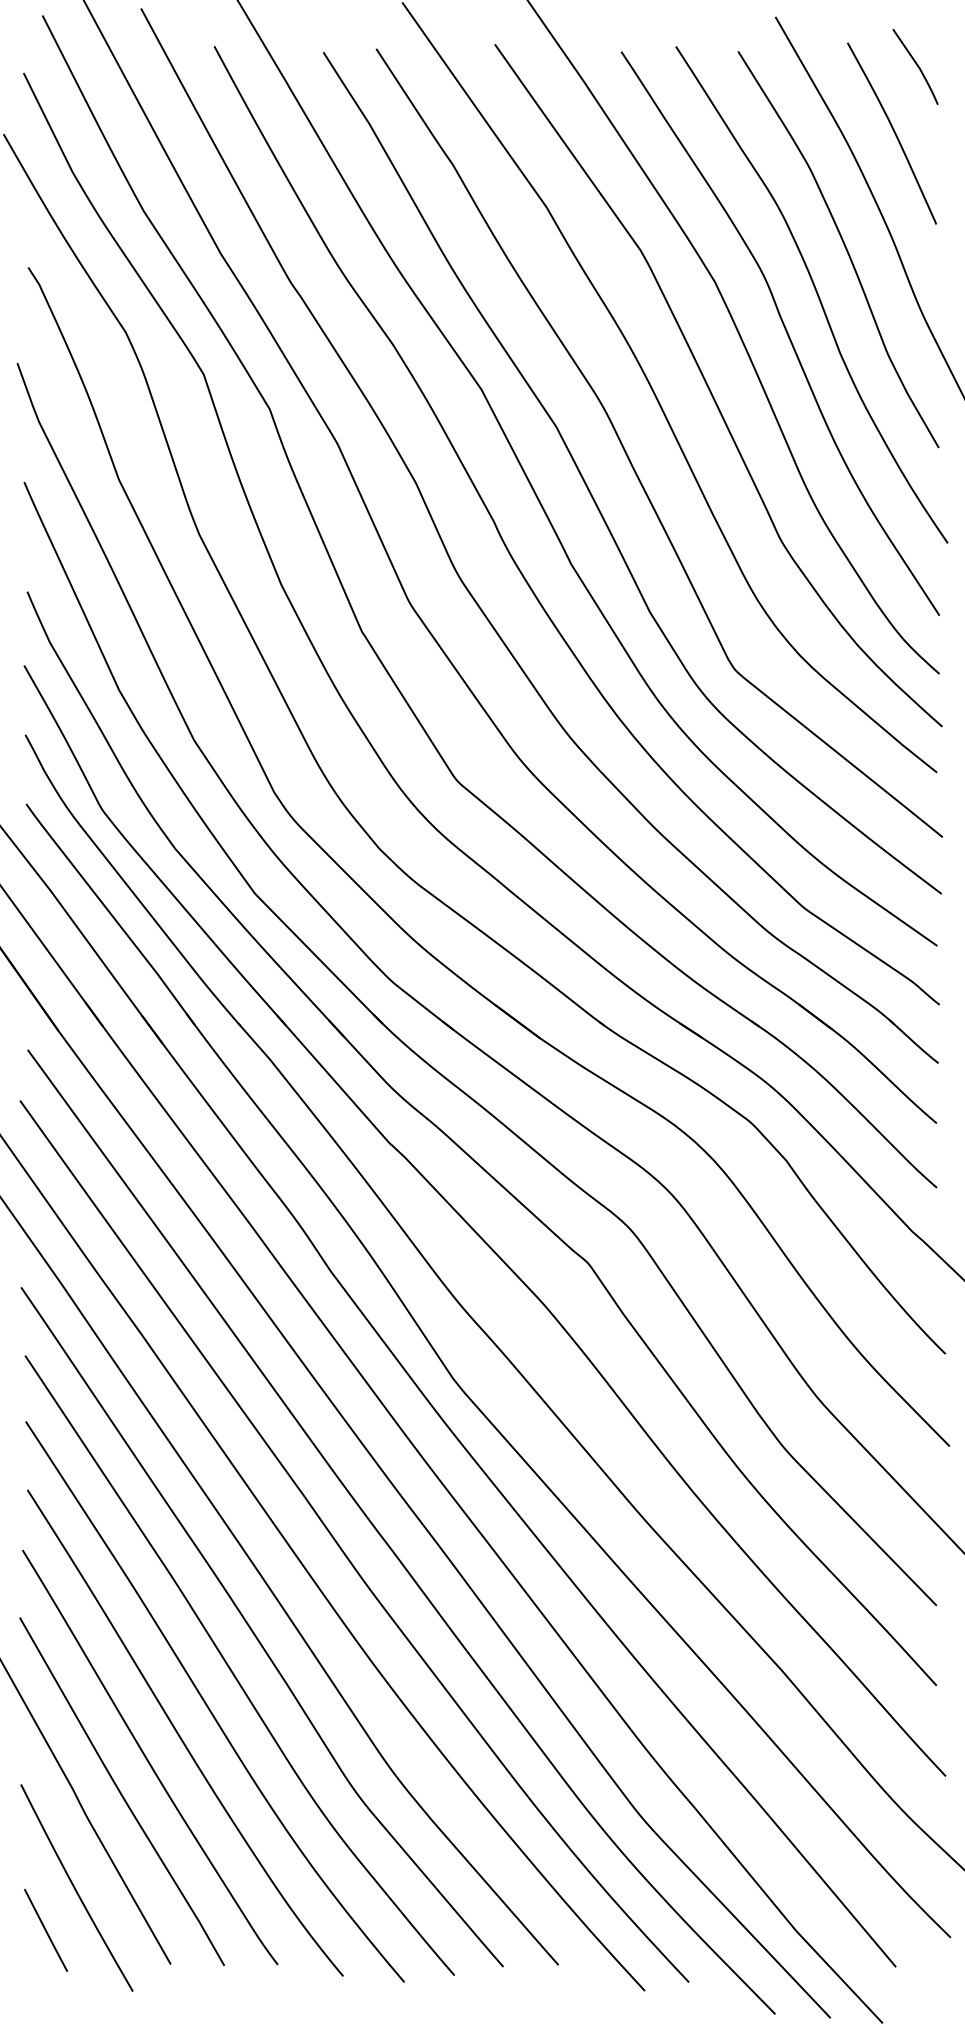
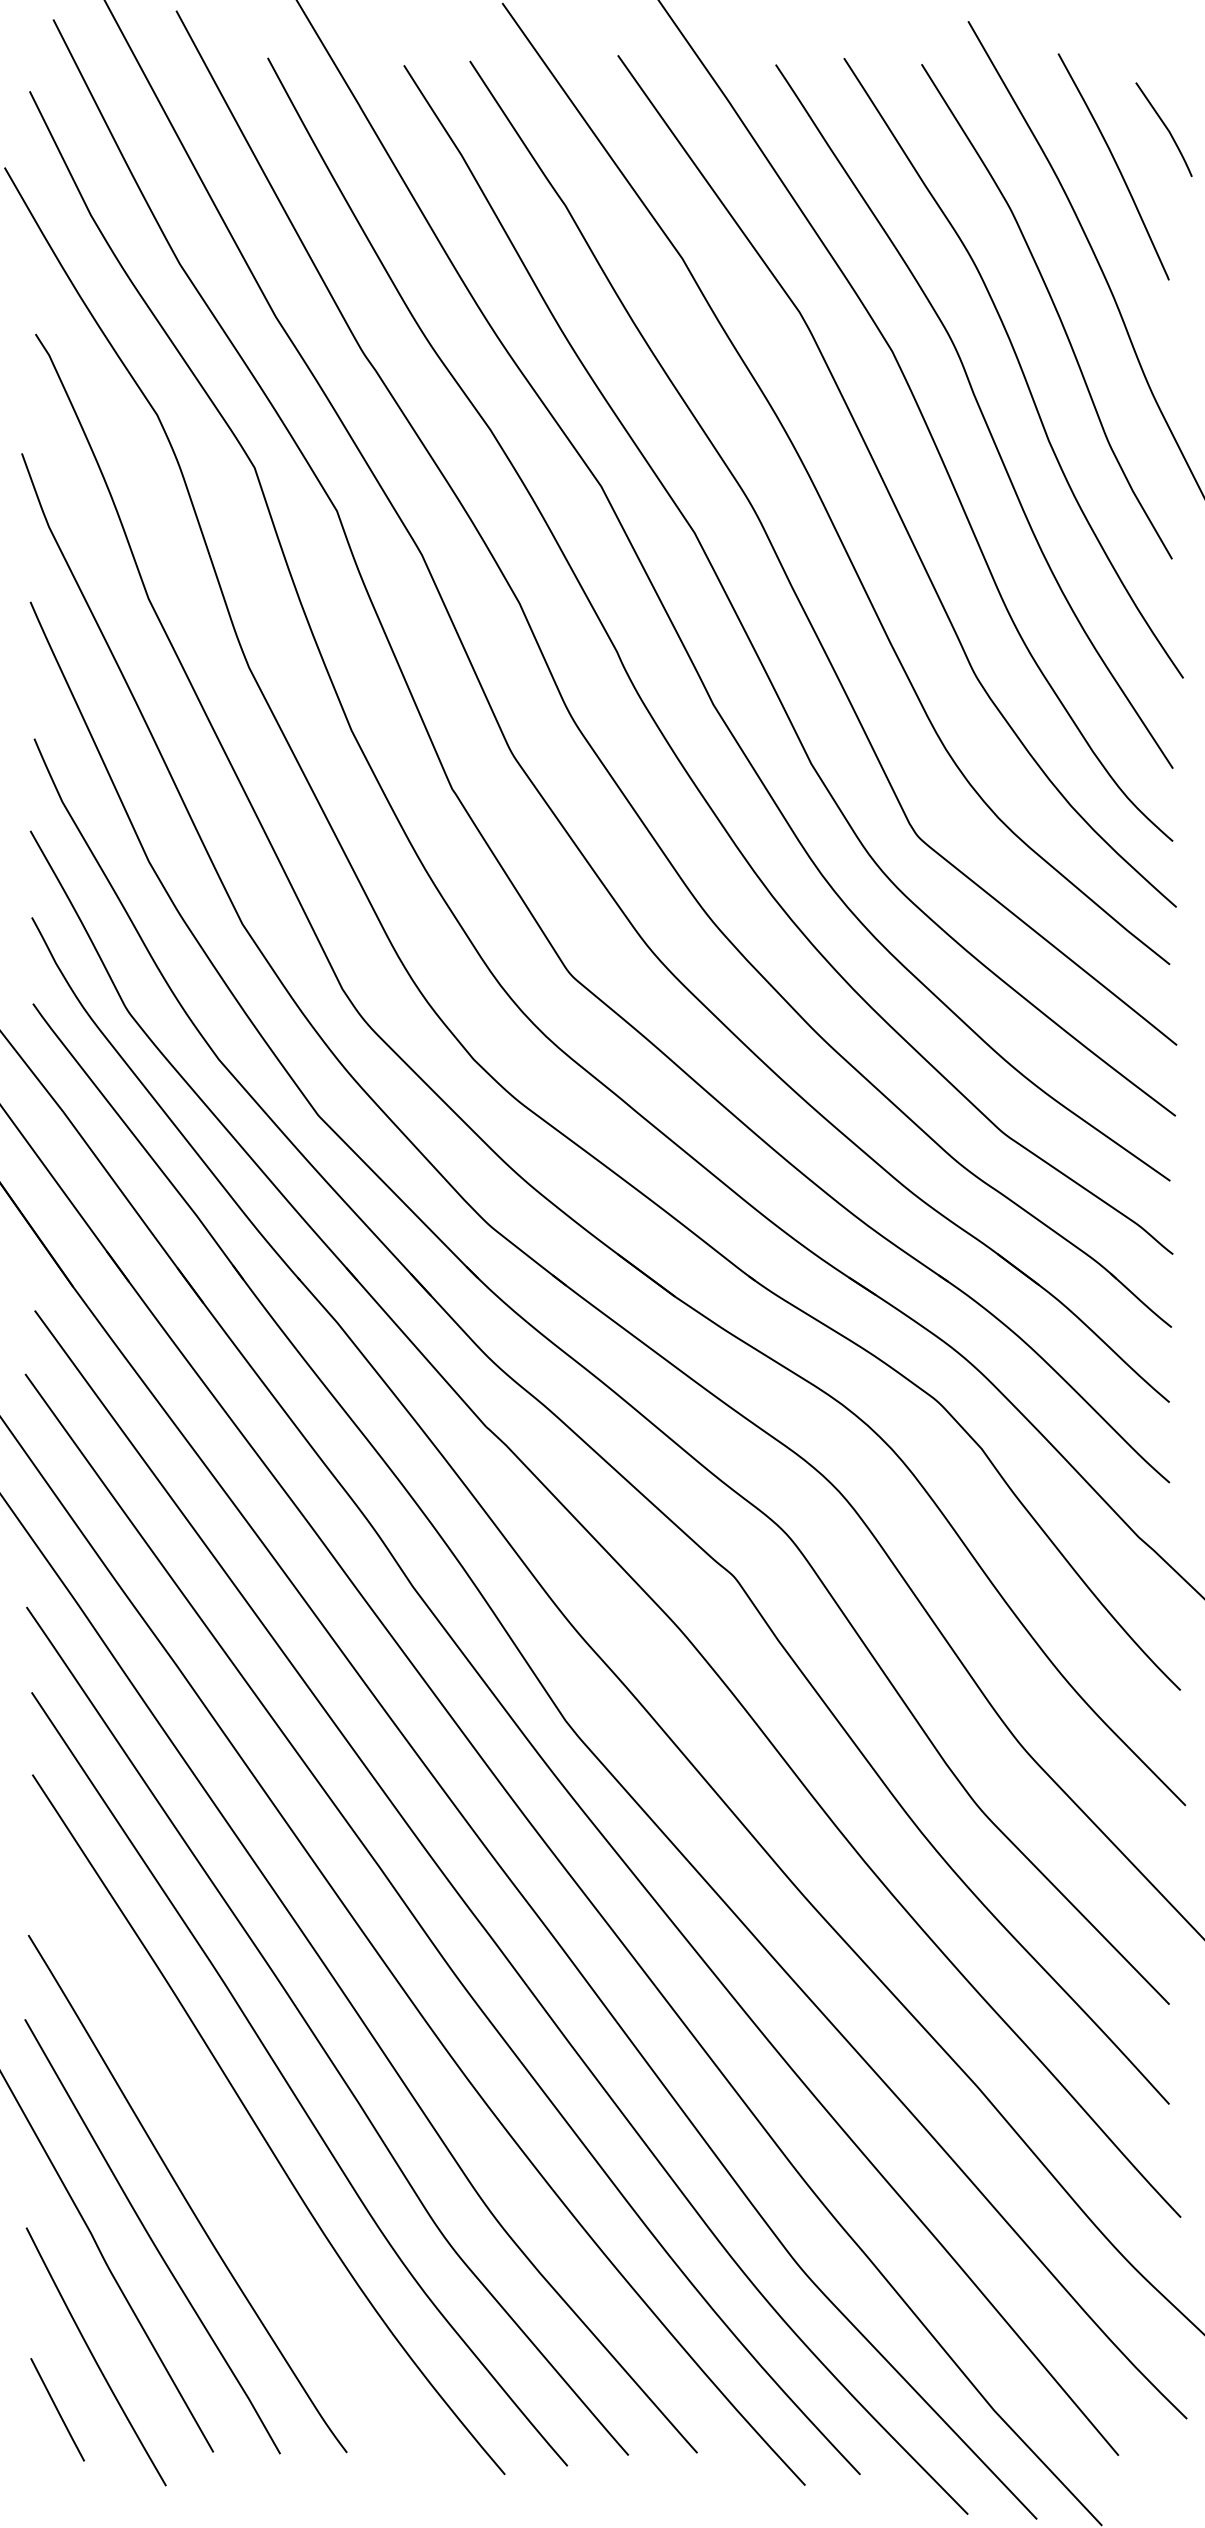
curve: (916, 65) -> (1165, 127), moved
curve: (180, 1736) -> (225, 2167), removed

